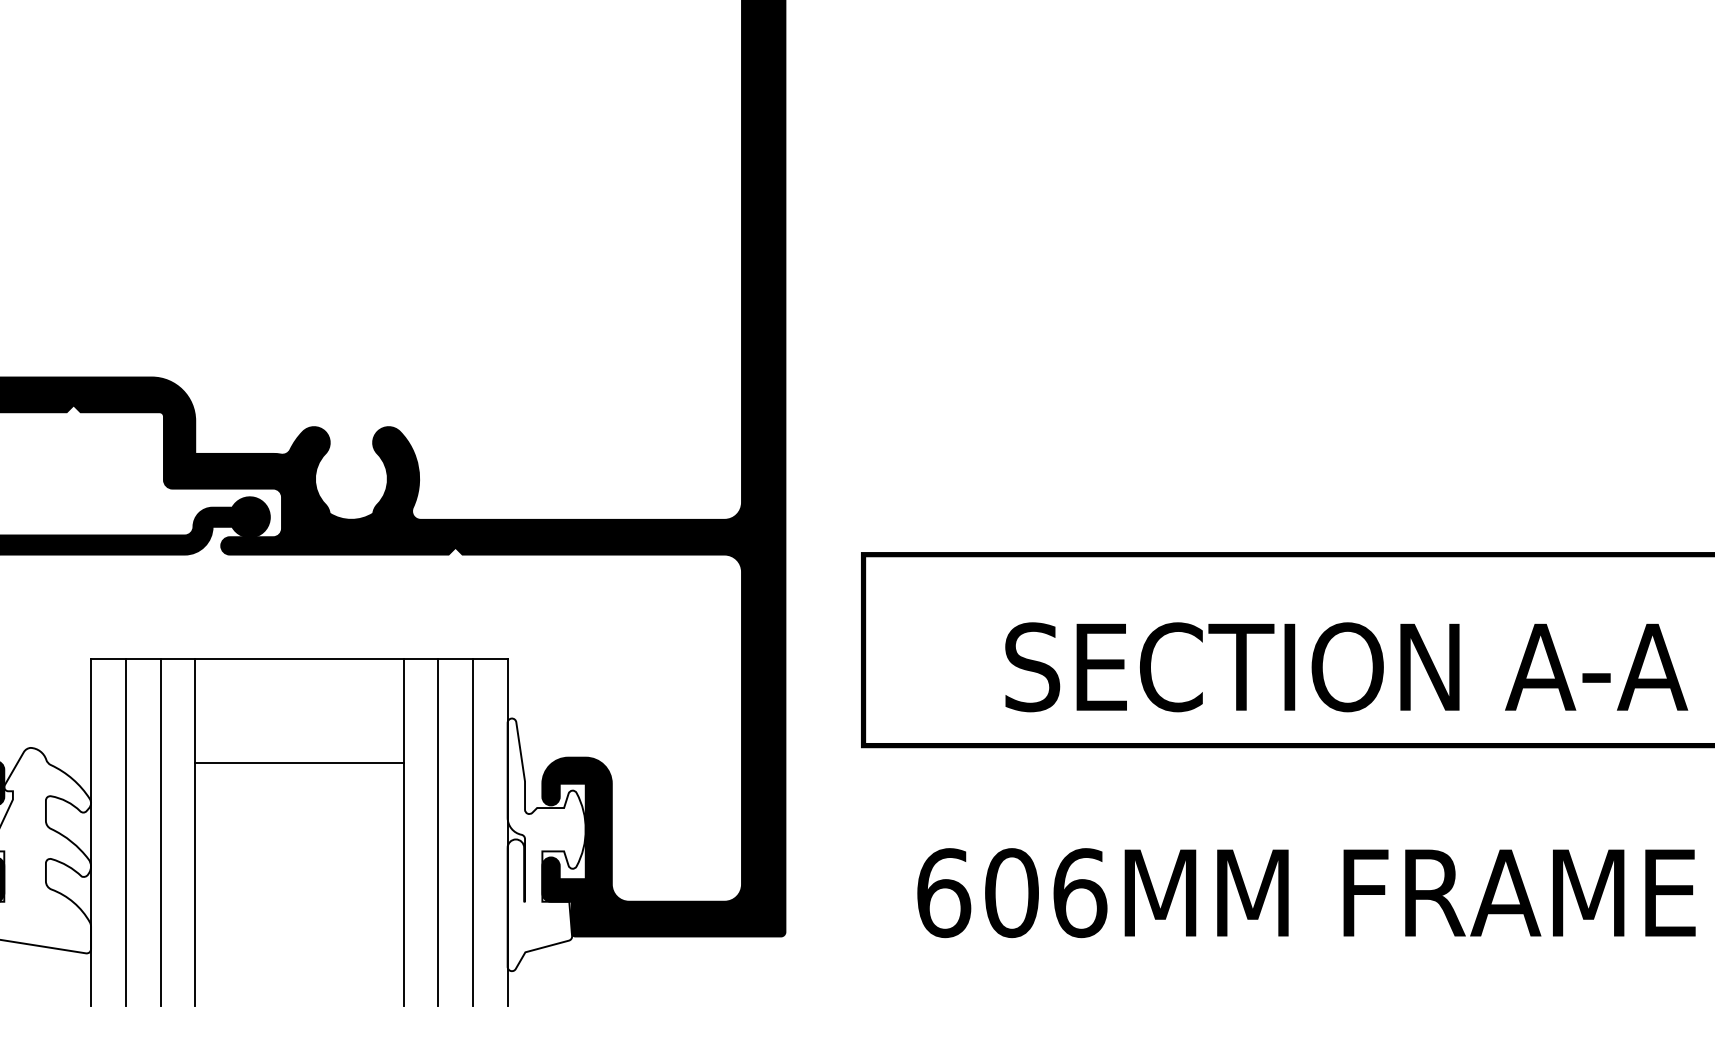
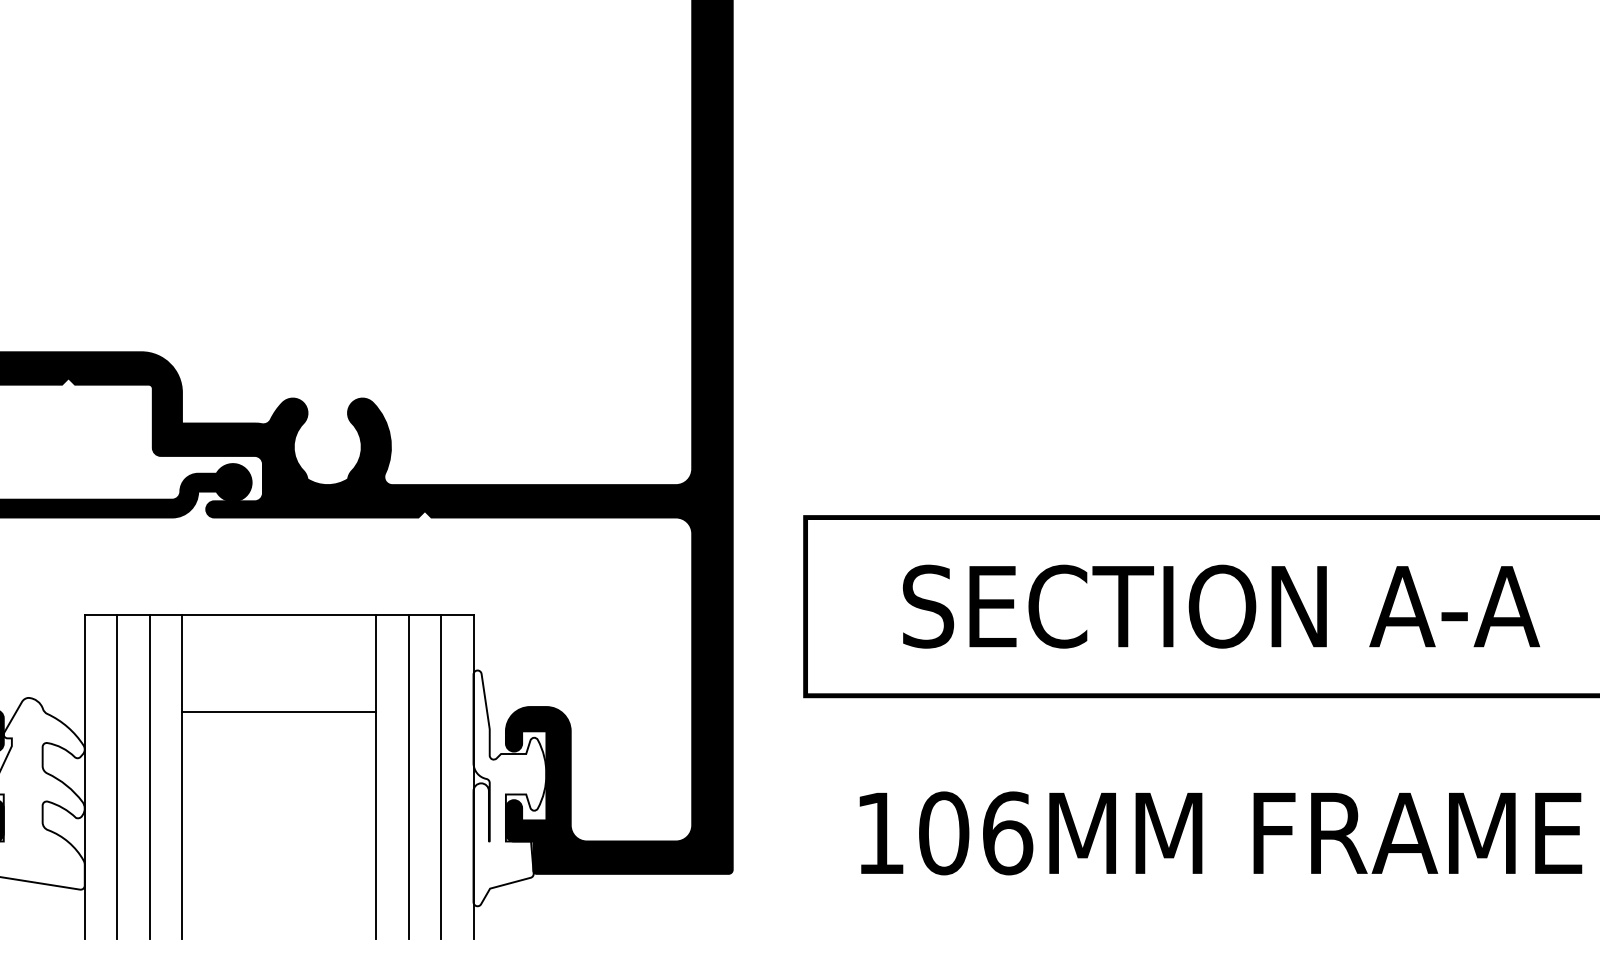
text: (1346, 667) -> (1221, 606), moved
text: (943, 893) -> (880, 833), 606MM -> 106MM

